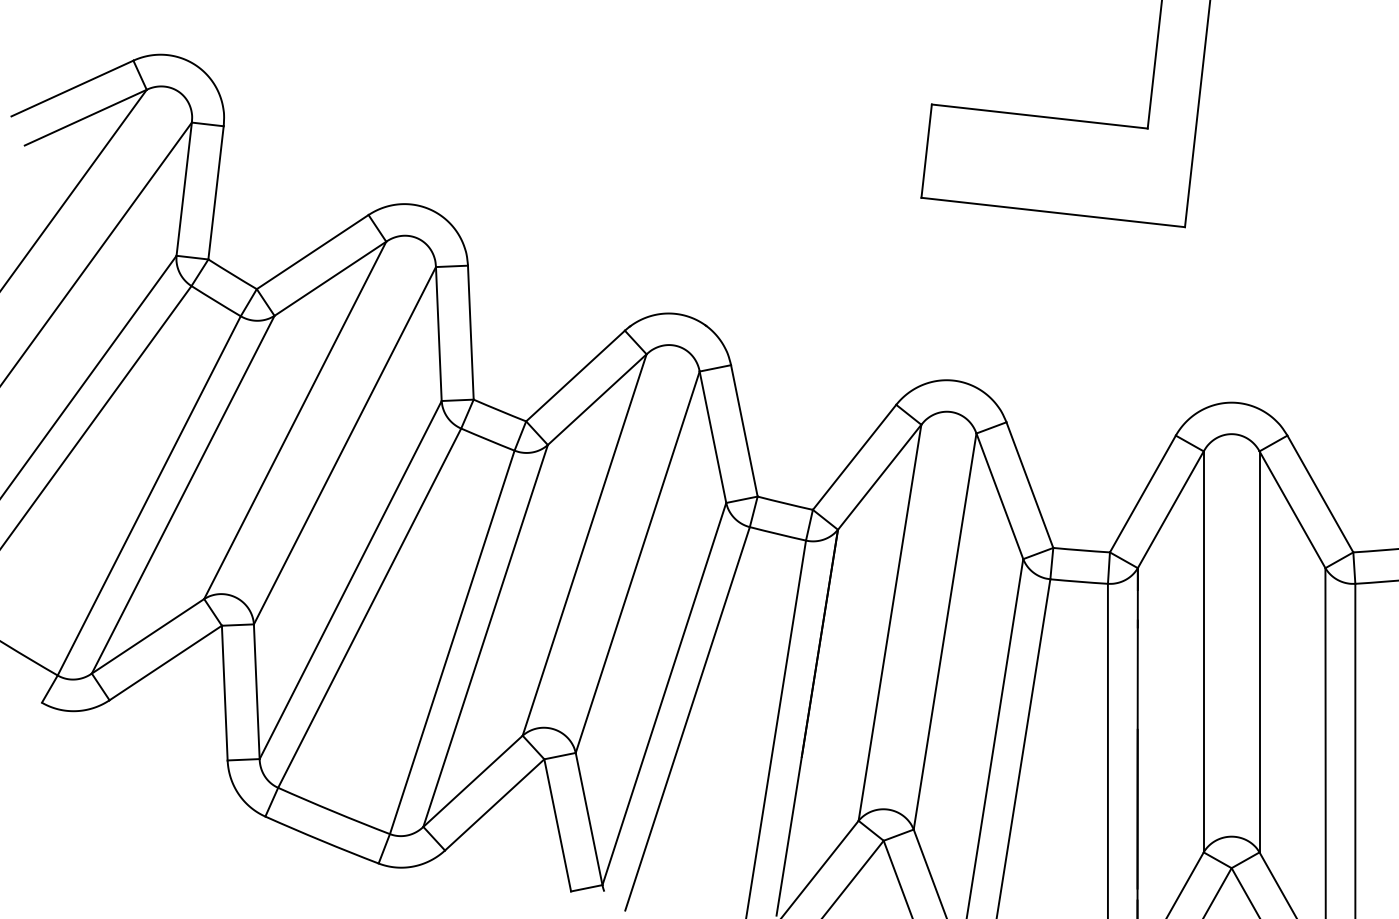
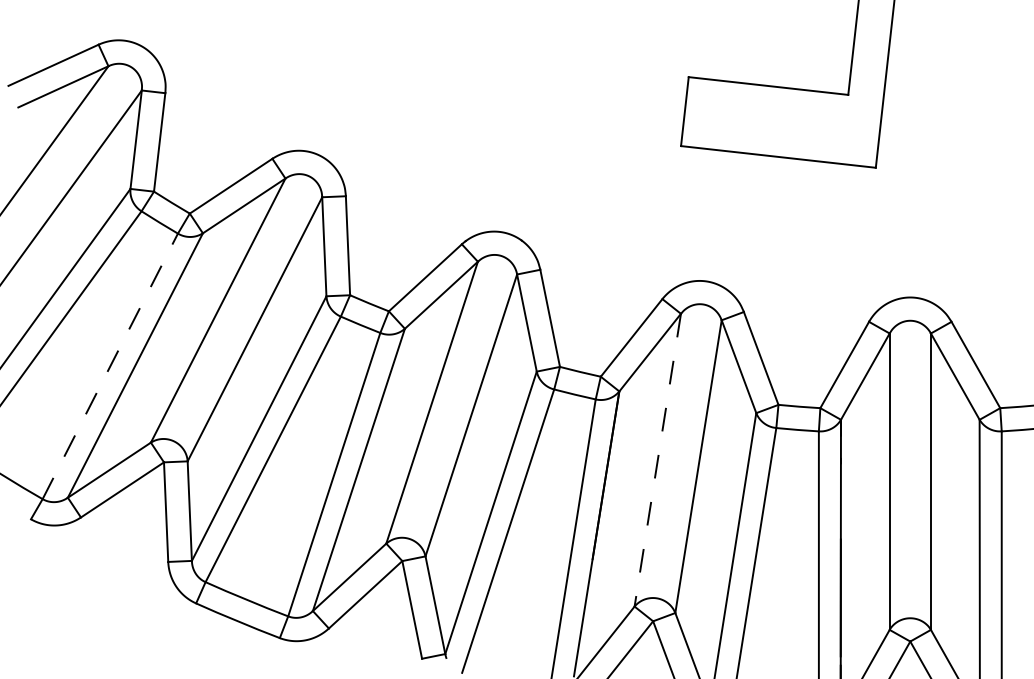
line: (149, 495) -> (110, 366), solid -> dashed
line: (889, 622) -> (657, 459), solid -> dashed

